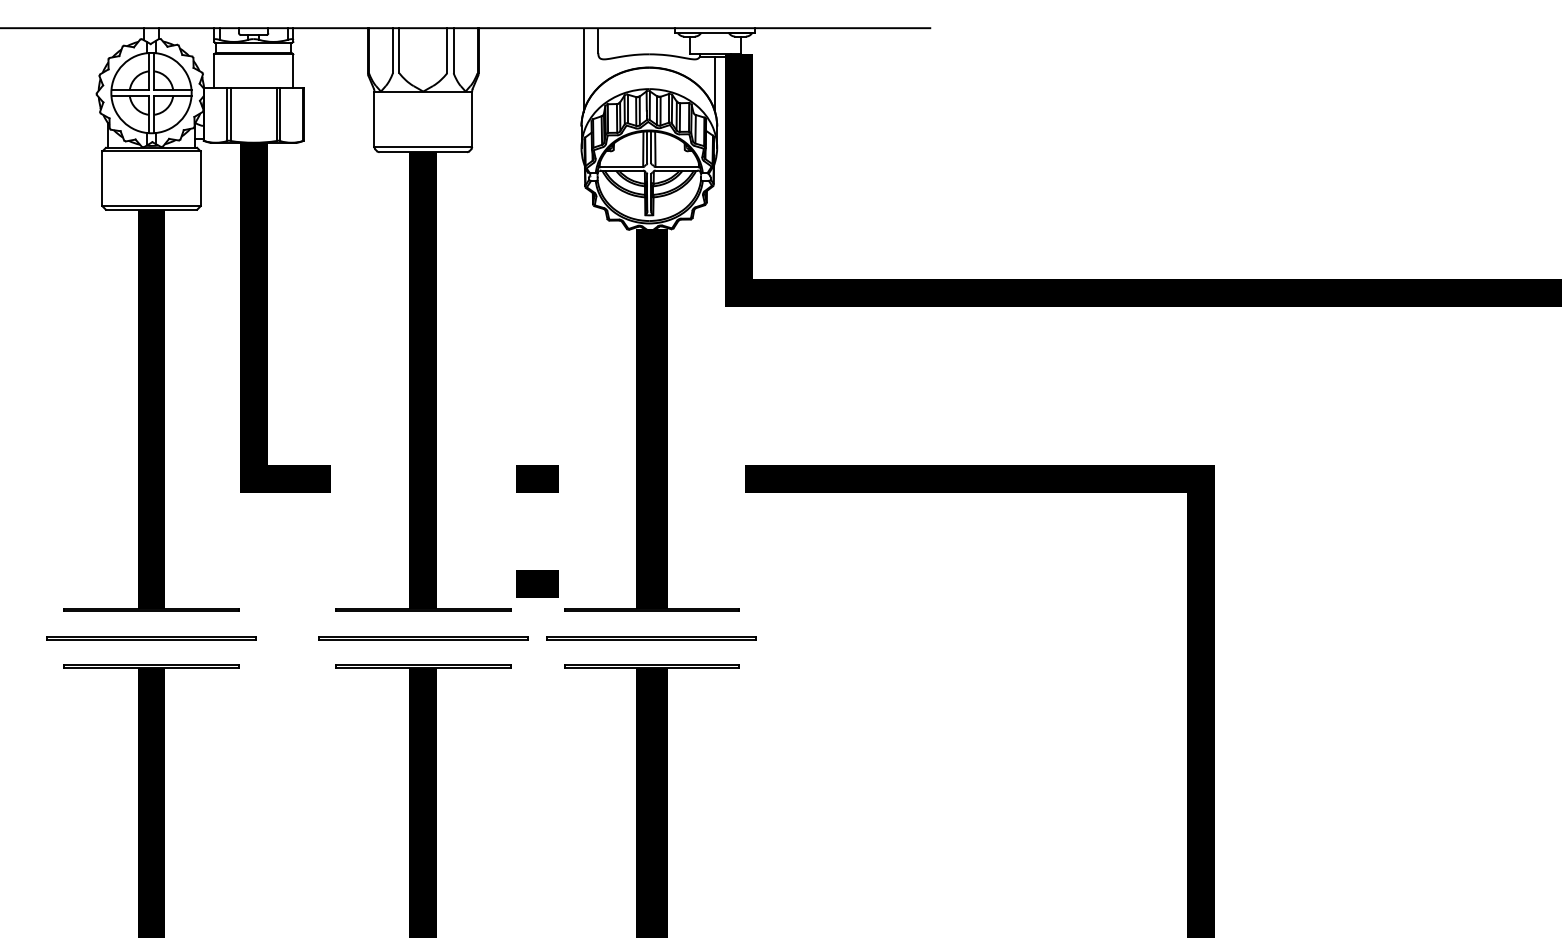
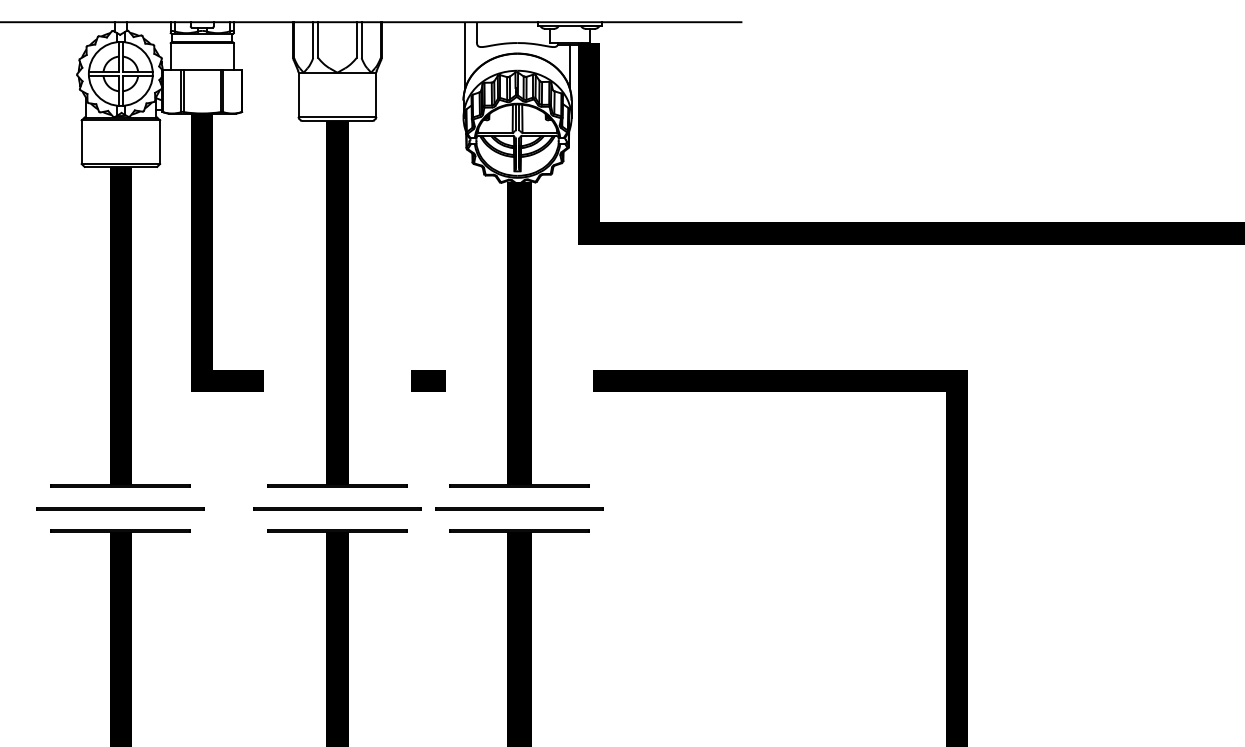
line: (537, 583) -> (428, 464), removed

